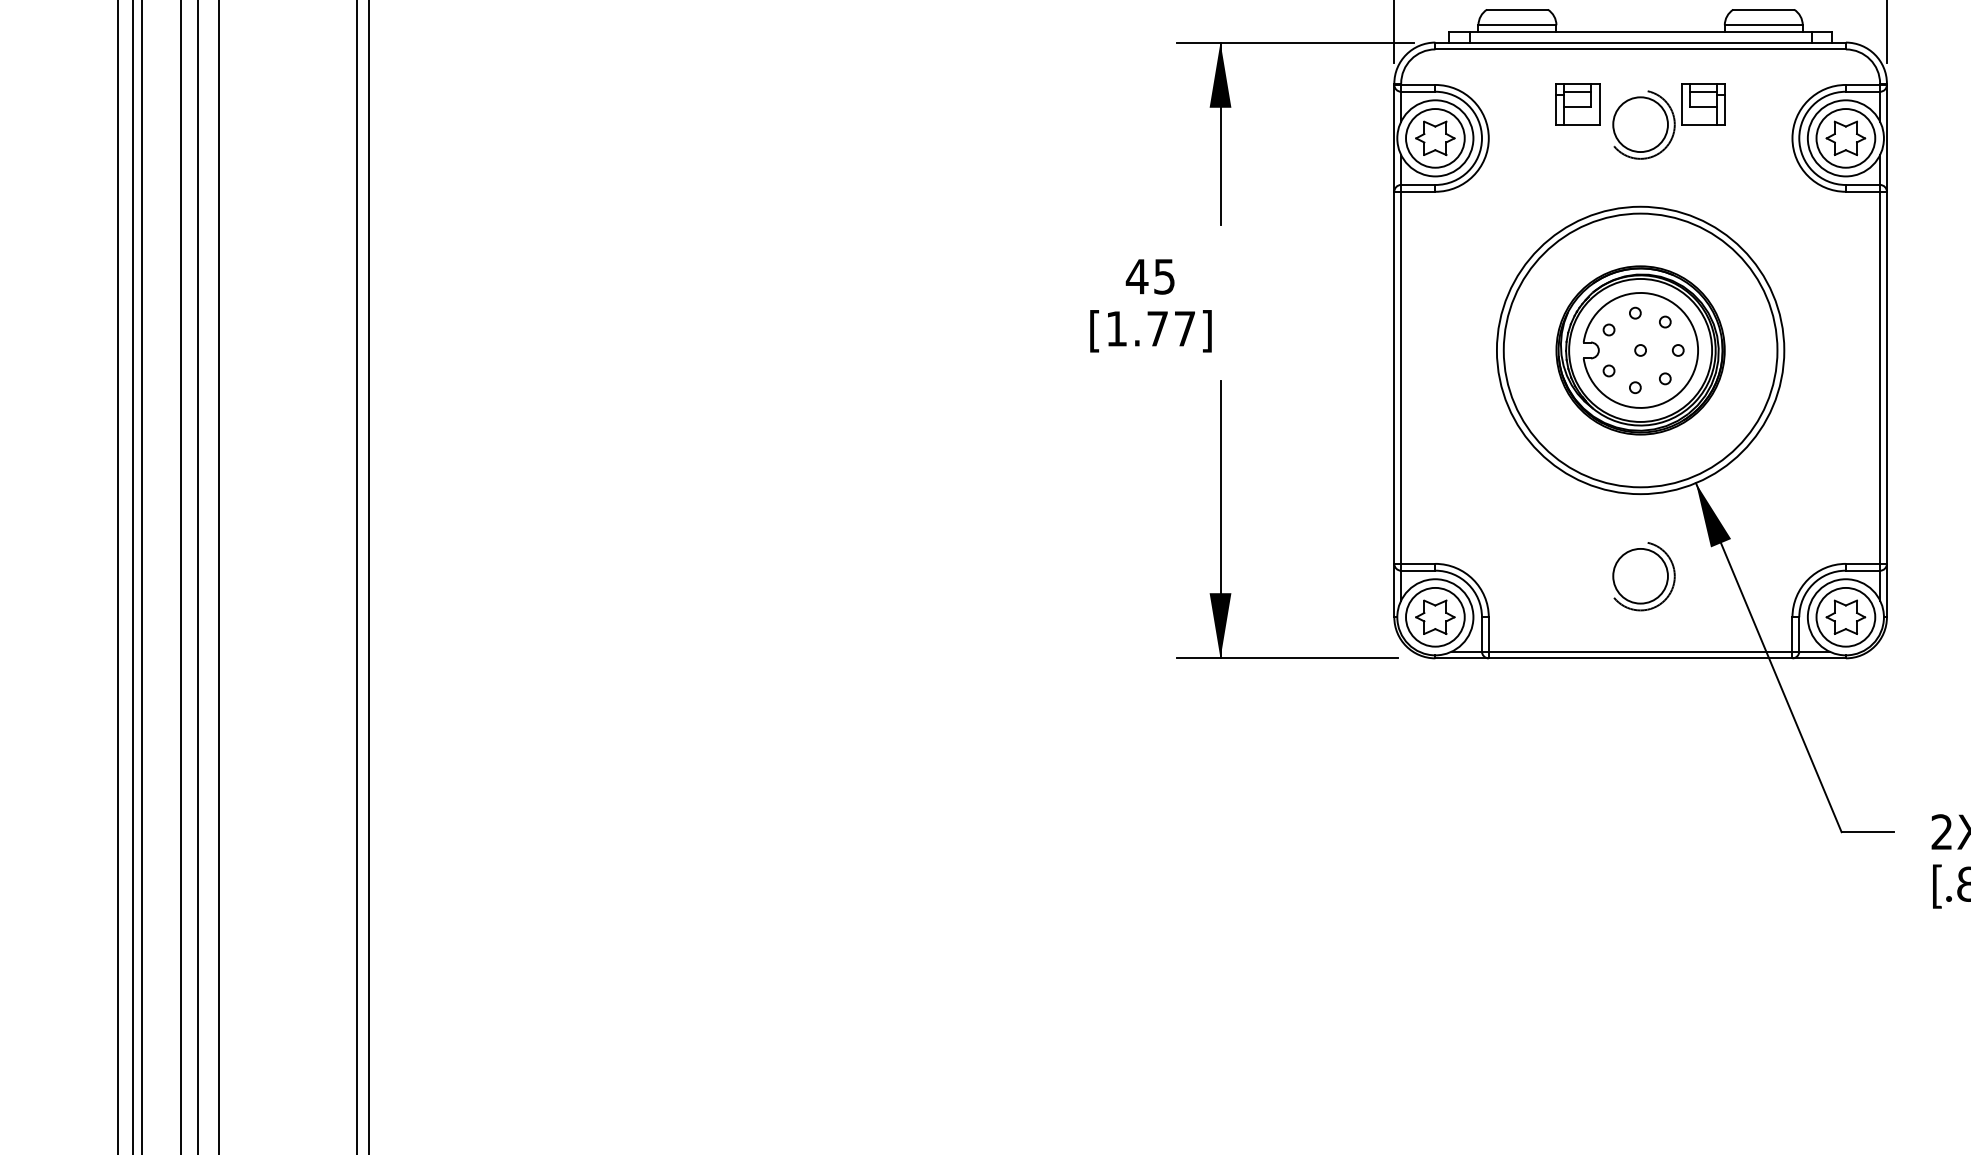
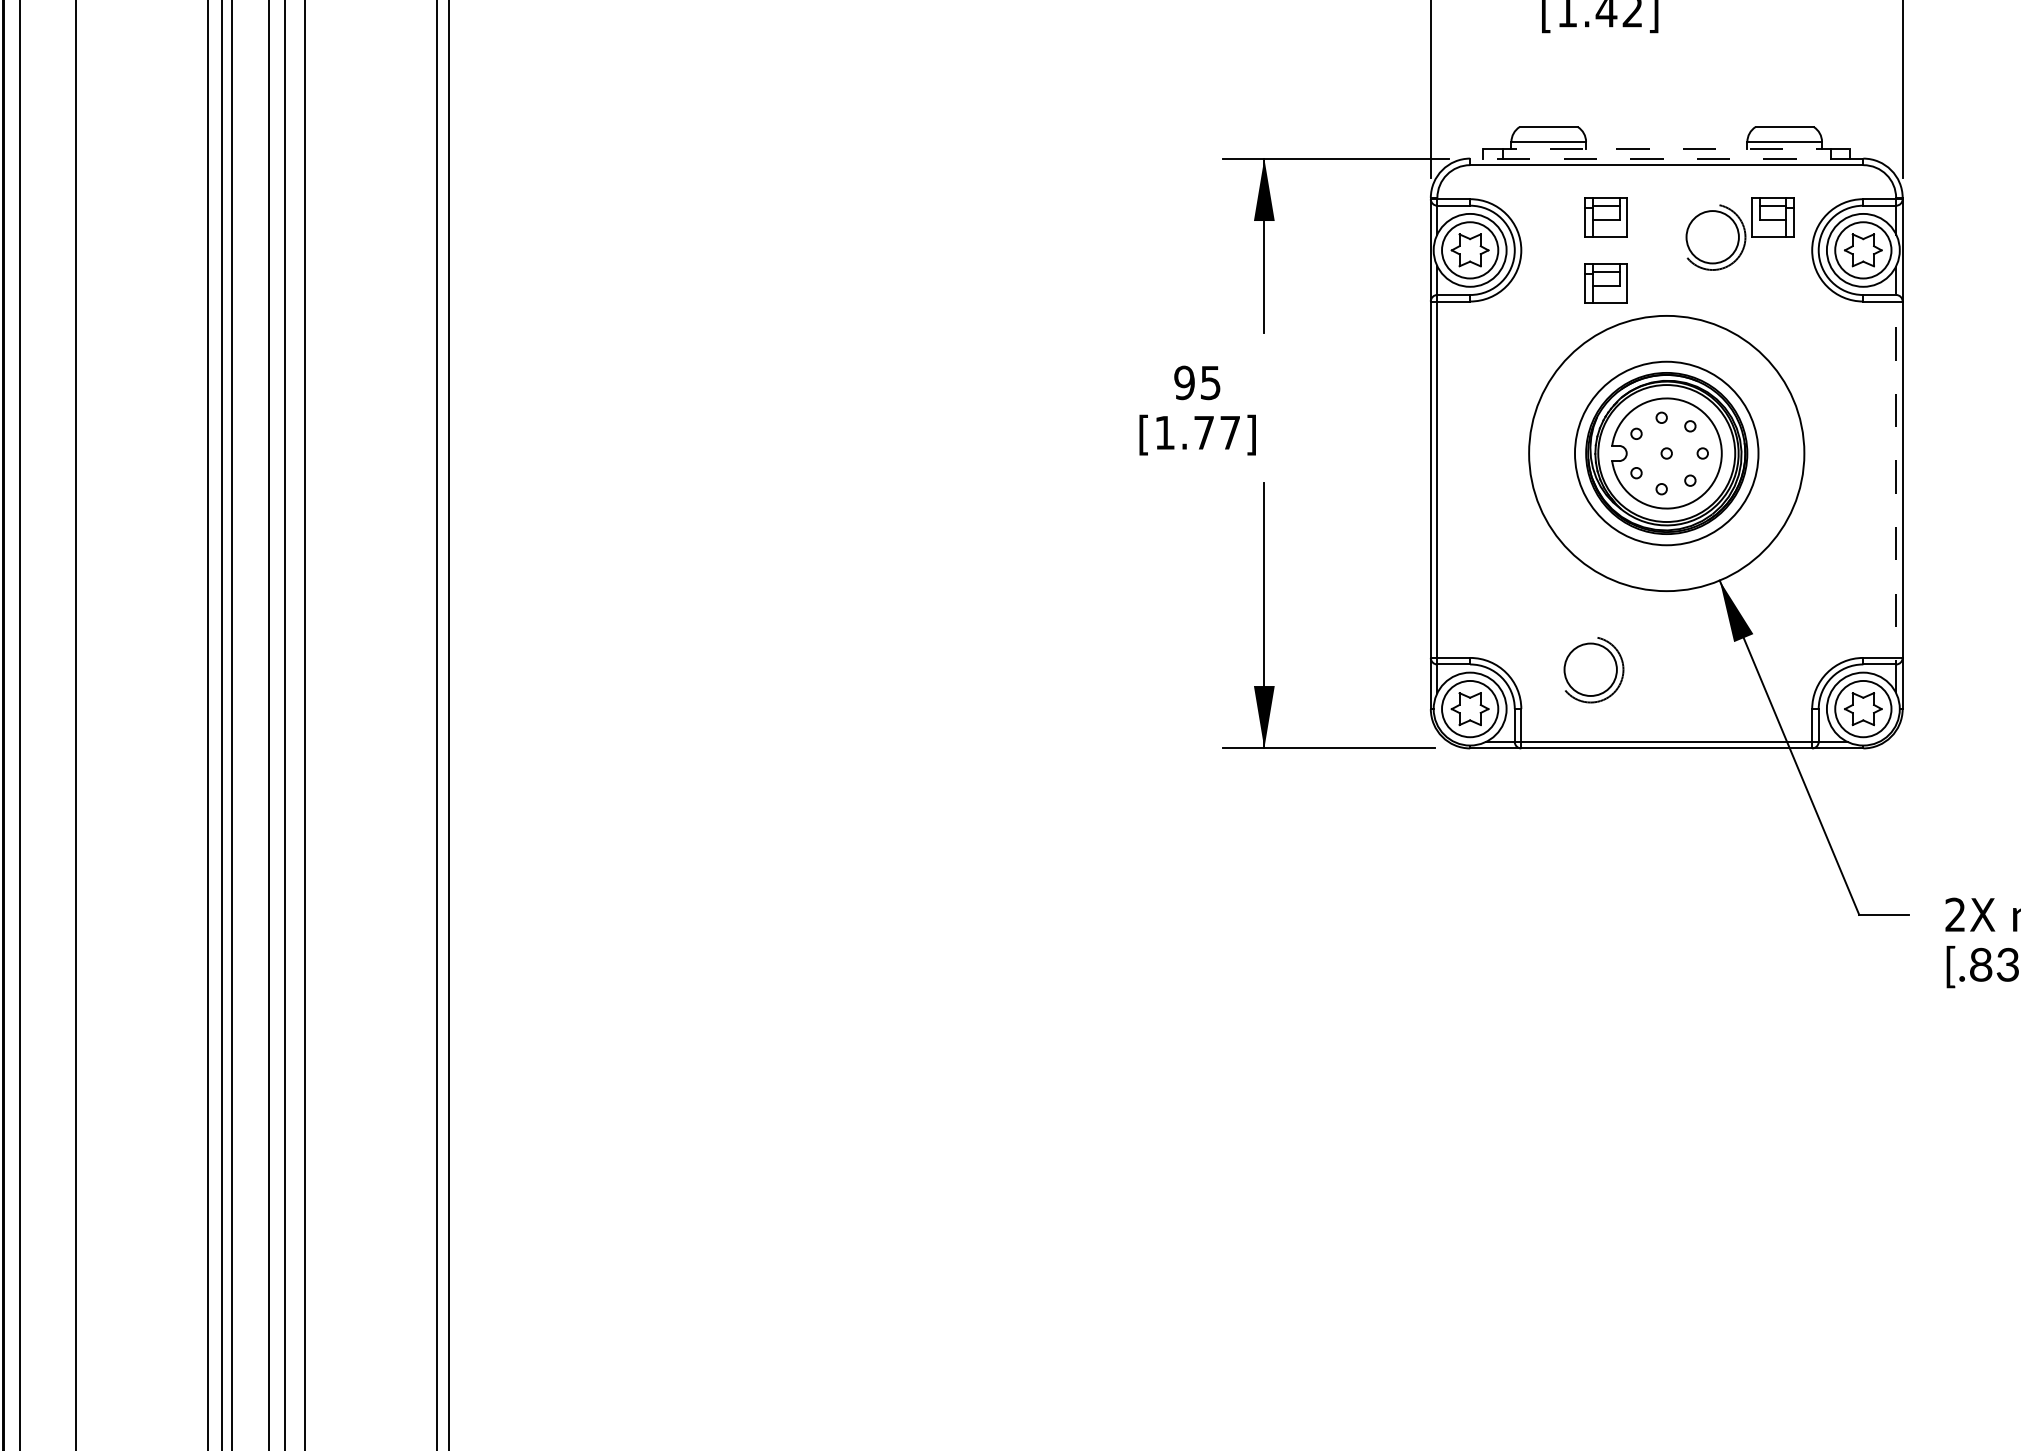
line: (1640, 32) -> (1666, 148), solid -> dashed
line: (1640, 42) -> (1666, 158), solid -> dashed
part: (1668, 120) -> (1739, 233), moved
part: (1576, 172) -> (1605, 283), added
text: (1137, 276) -> (1184, 382), 45 -> 95
circle: (1640, 350) -> (1666, 453), size x0.7
line: (1880, 377) -> (1896, 479), solid -> dashed
part: (1643, 576) -> (1593, 670), moved

